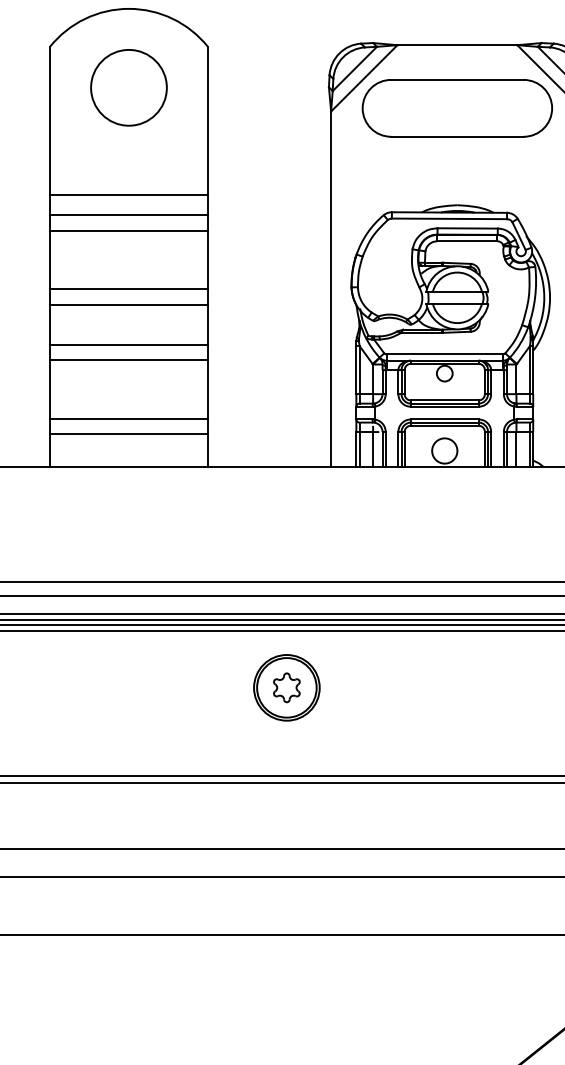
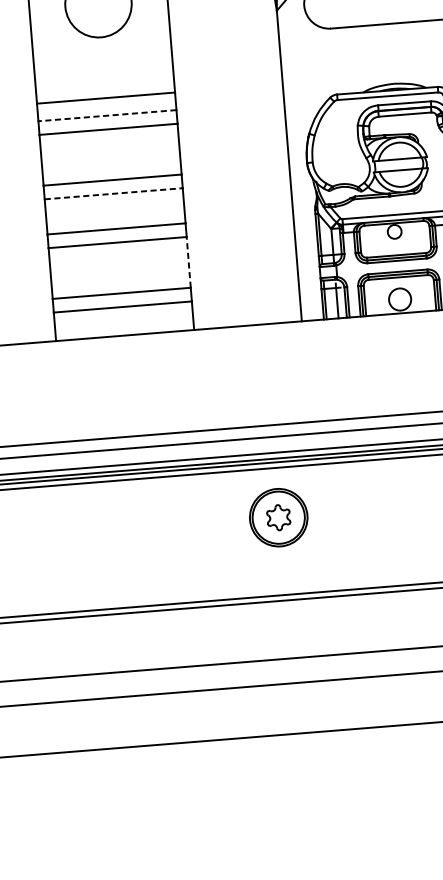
line: (128, 215) -> (107, 115), solid -> dashed
line: (128, 304) -> (113, 193), solid -> dashed
line: (207, 388) -> (188, 261), solid -> dashed

